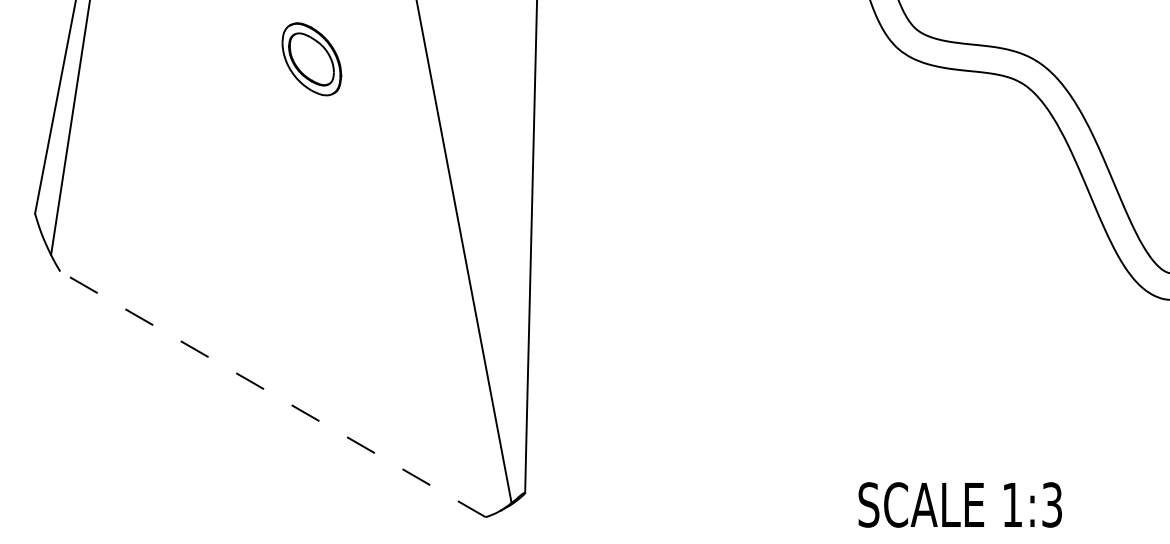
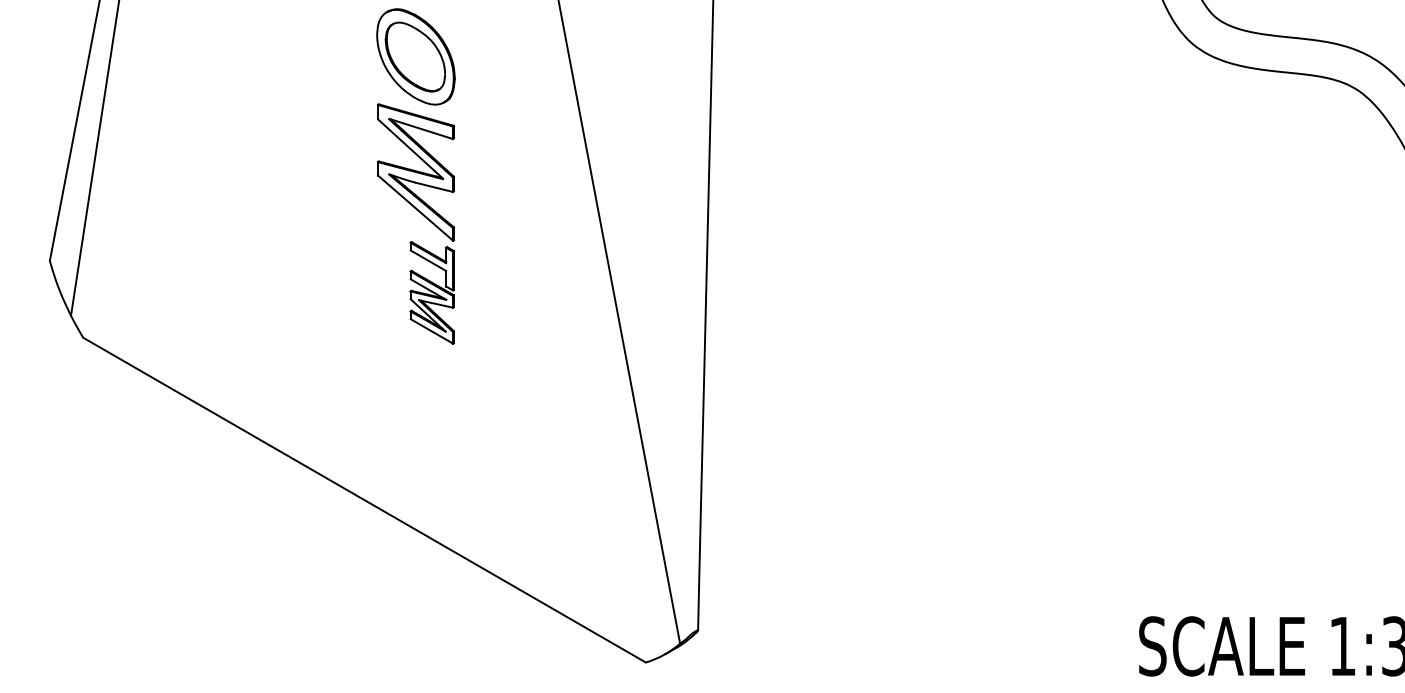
part: (316, 179) -> (422, 215), added
line: (272, 394) -> (363, 500), dashed -> solid

